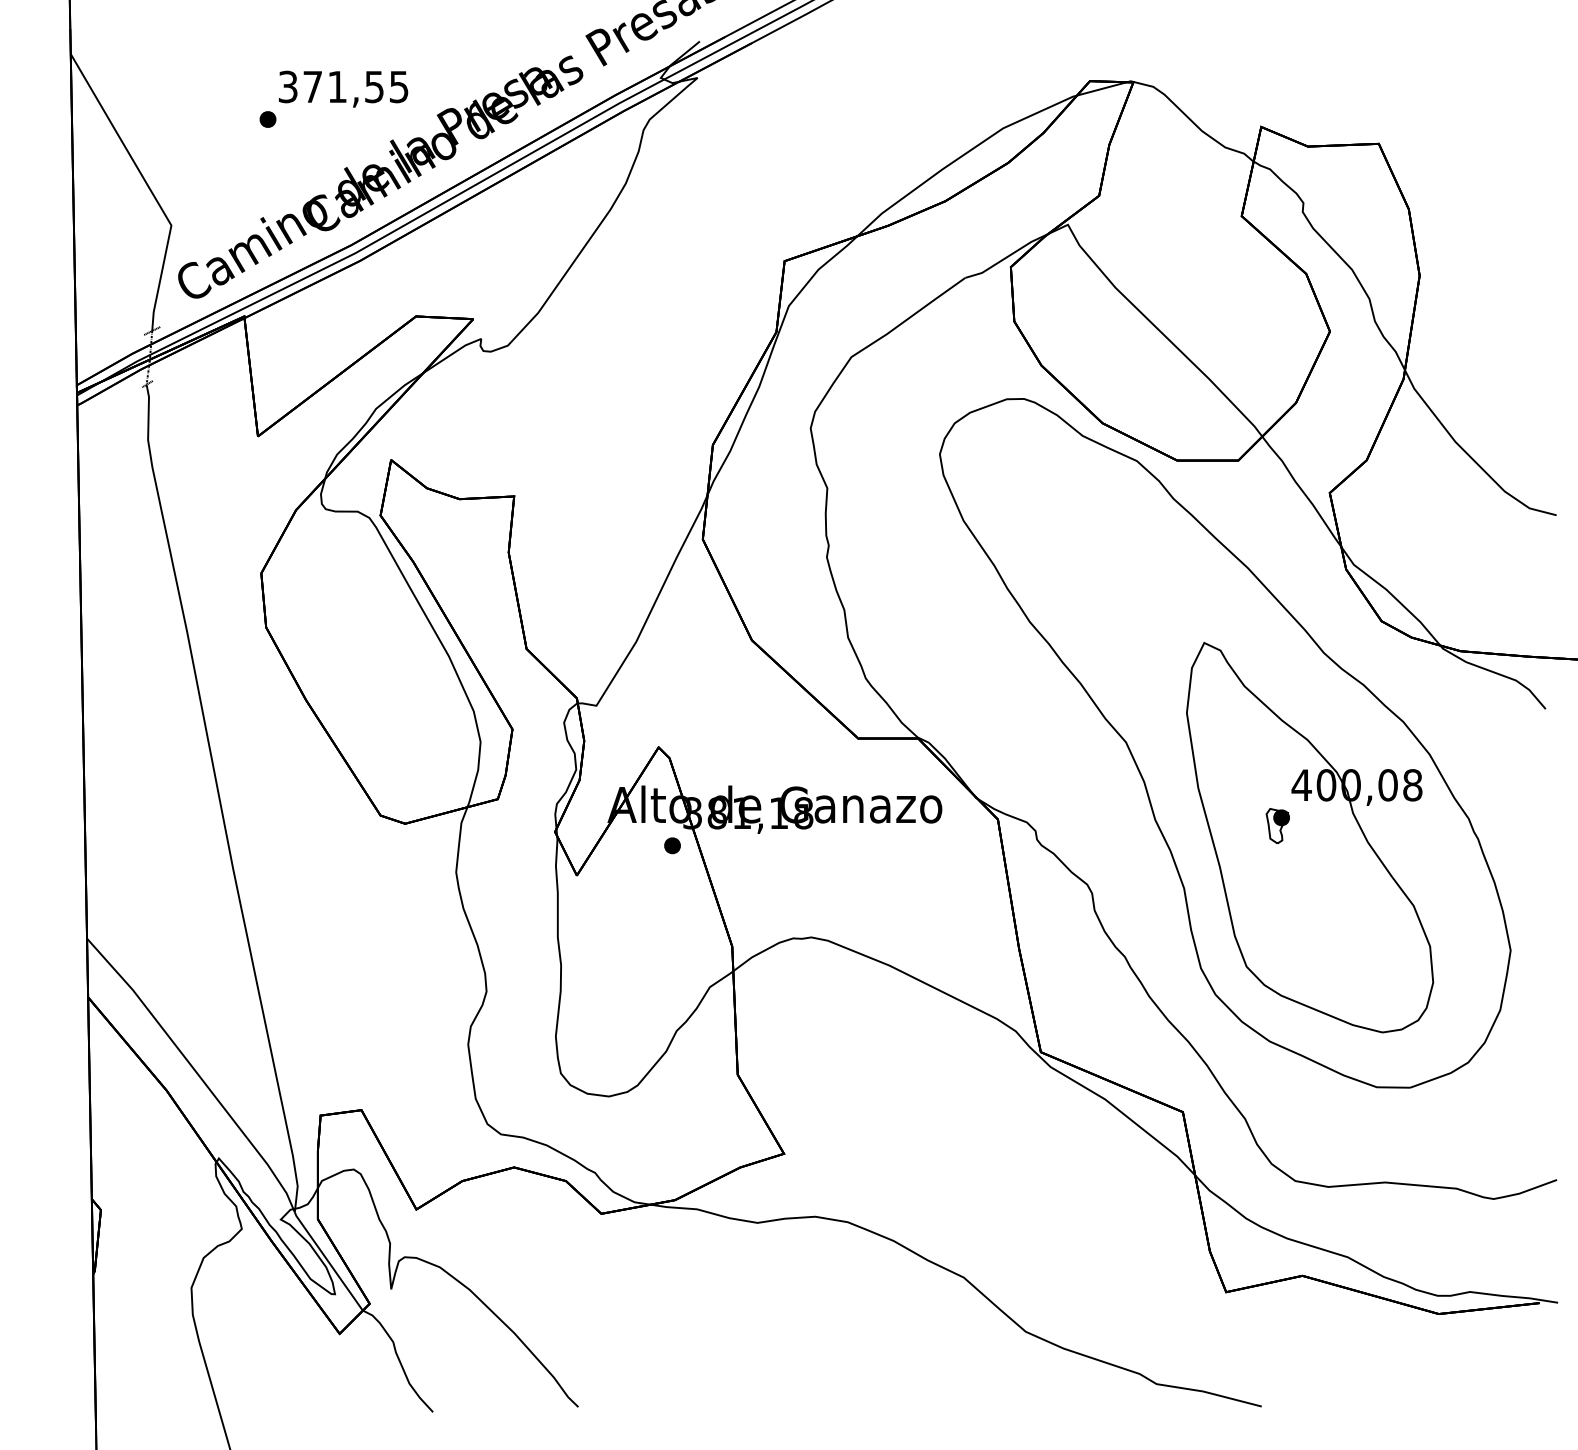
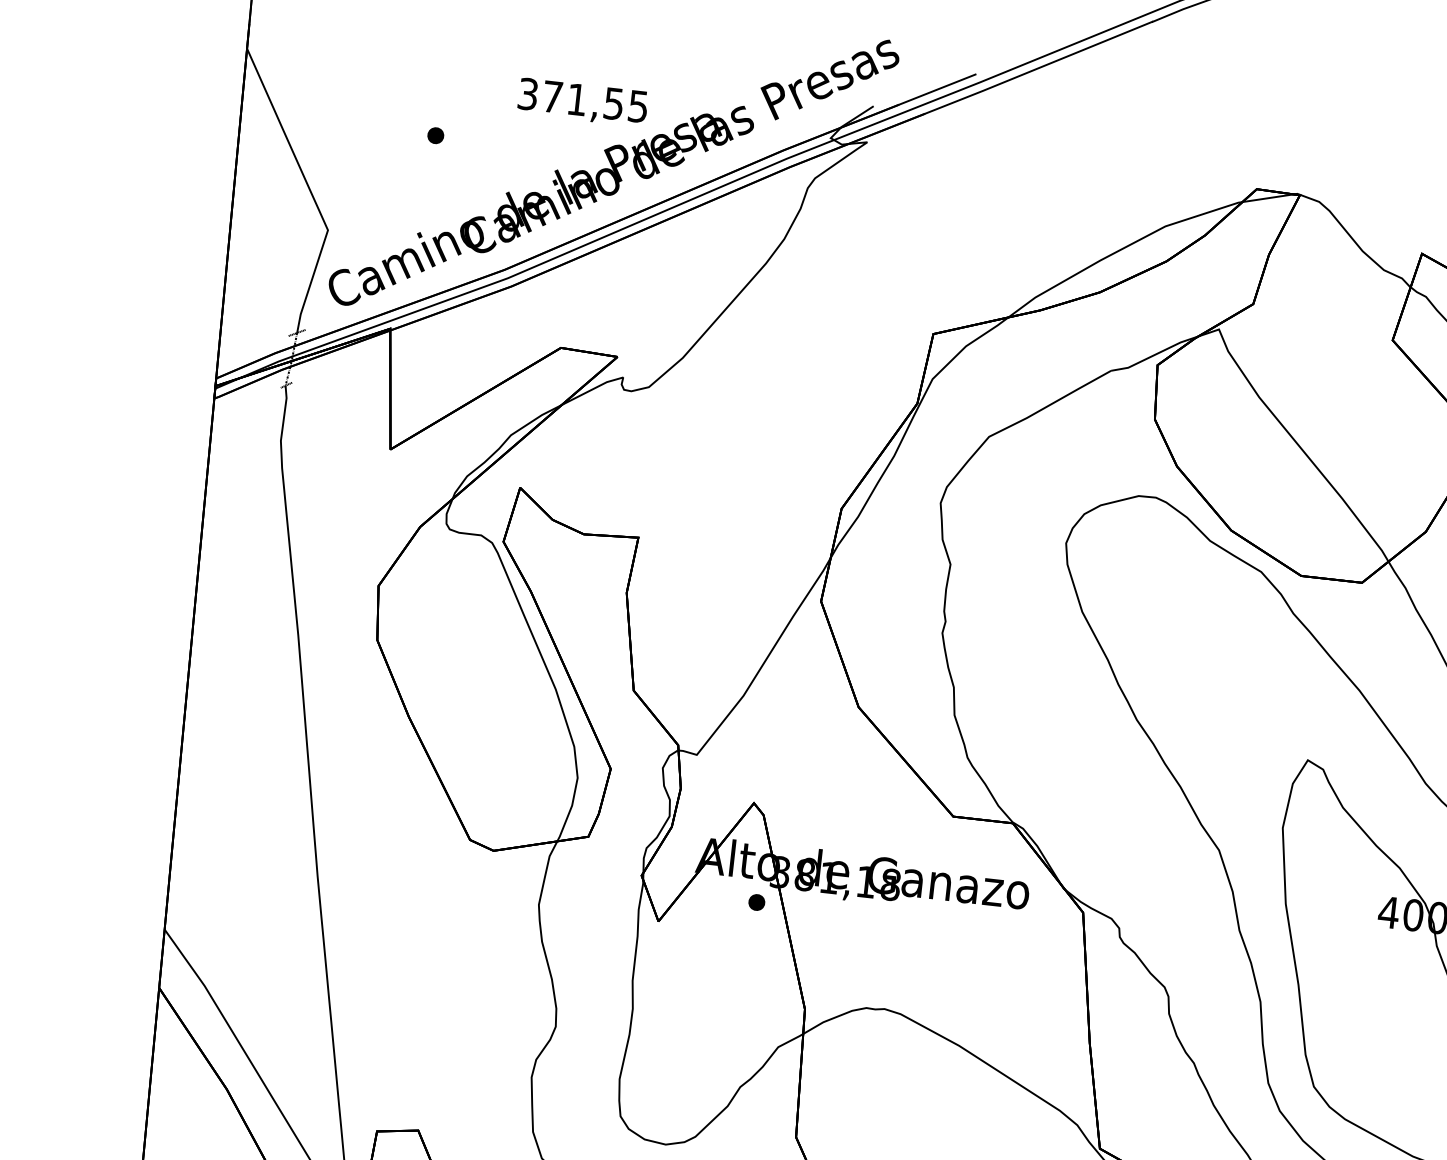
text: (343, 88) -> (582, 101), moved
part: (1277, 825) -> (1360, 949), removed

